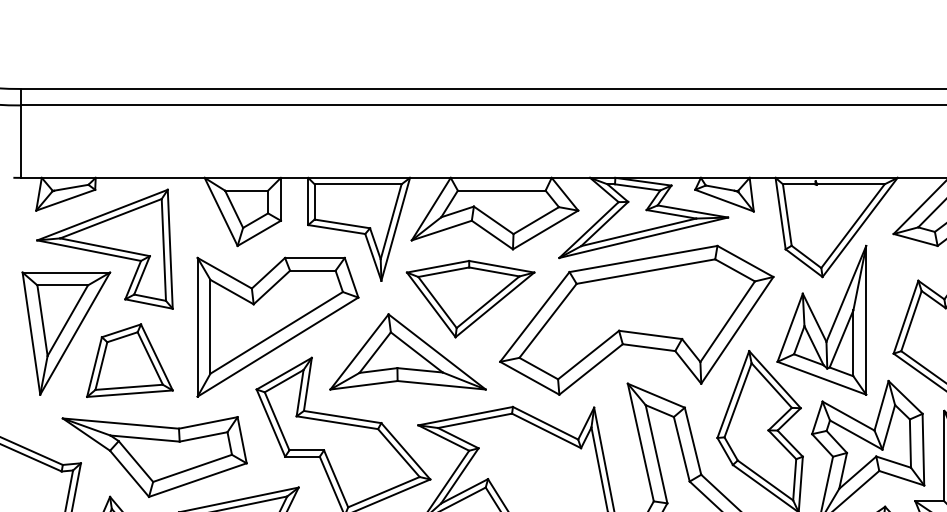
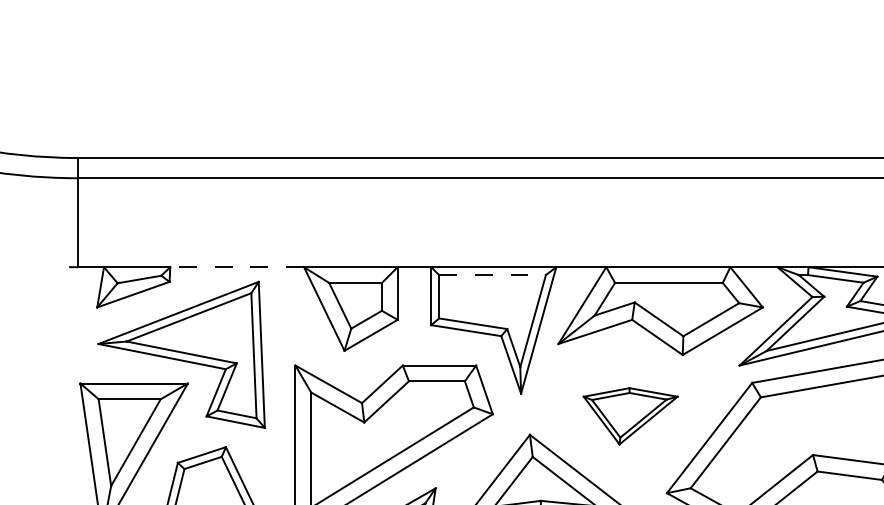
line: (149, 177) -> (236, 266), solid -> dashed
line: (358, 184) -> (492, 275), solid -> dashed
part: (470, 299) -> (630, 416), size x0.6

